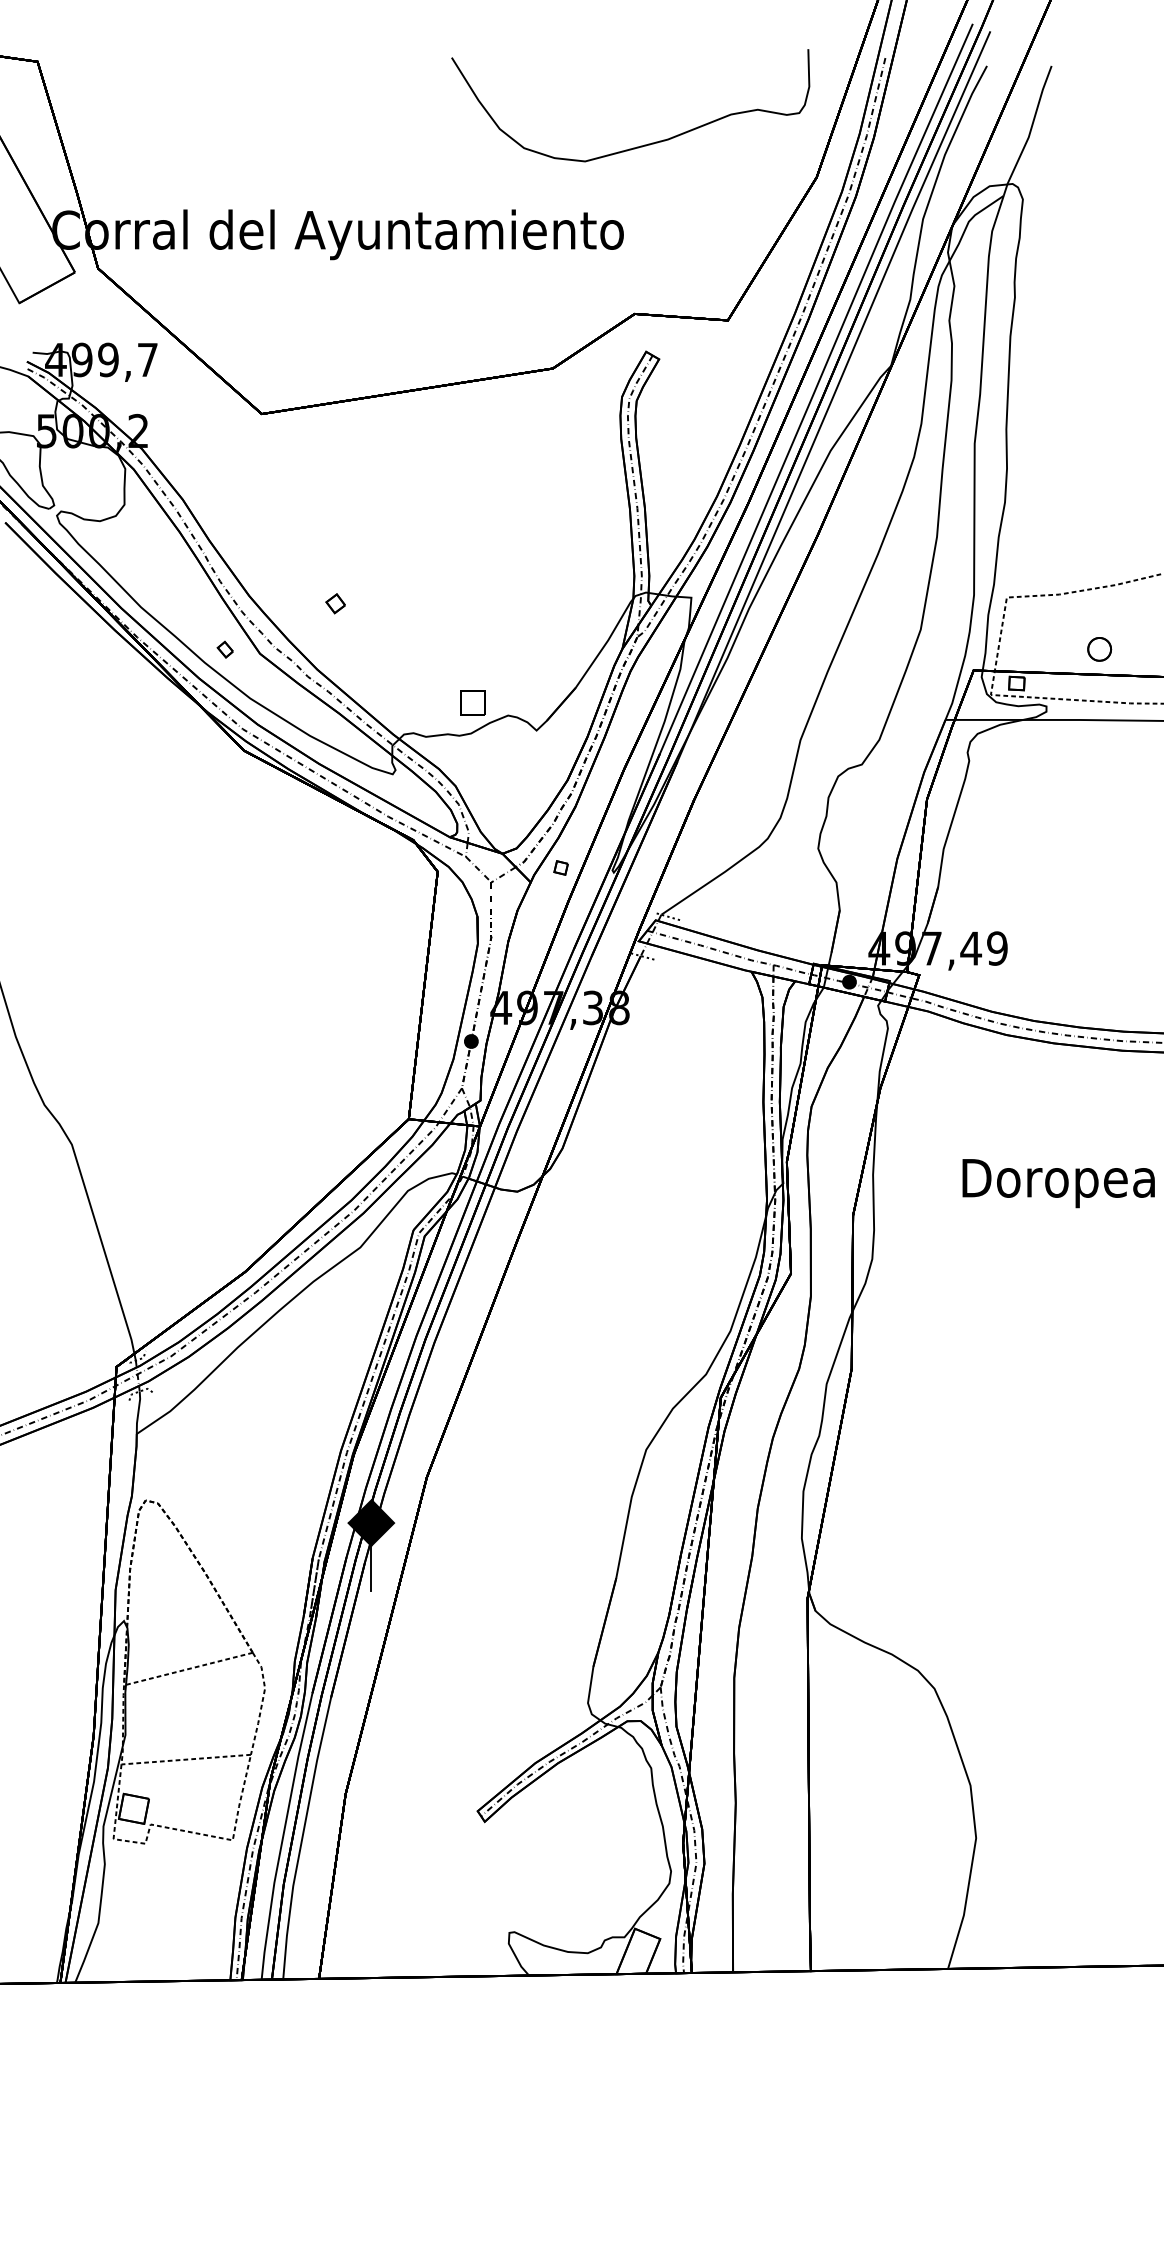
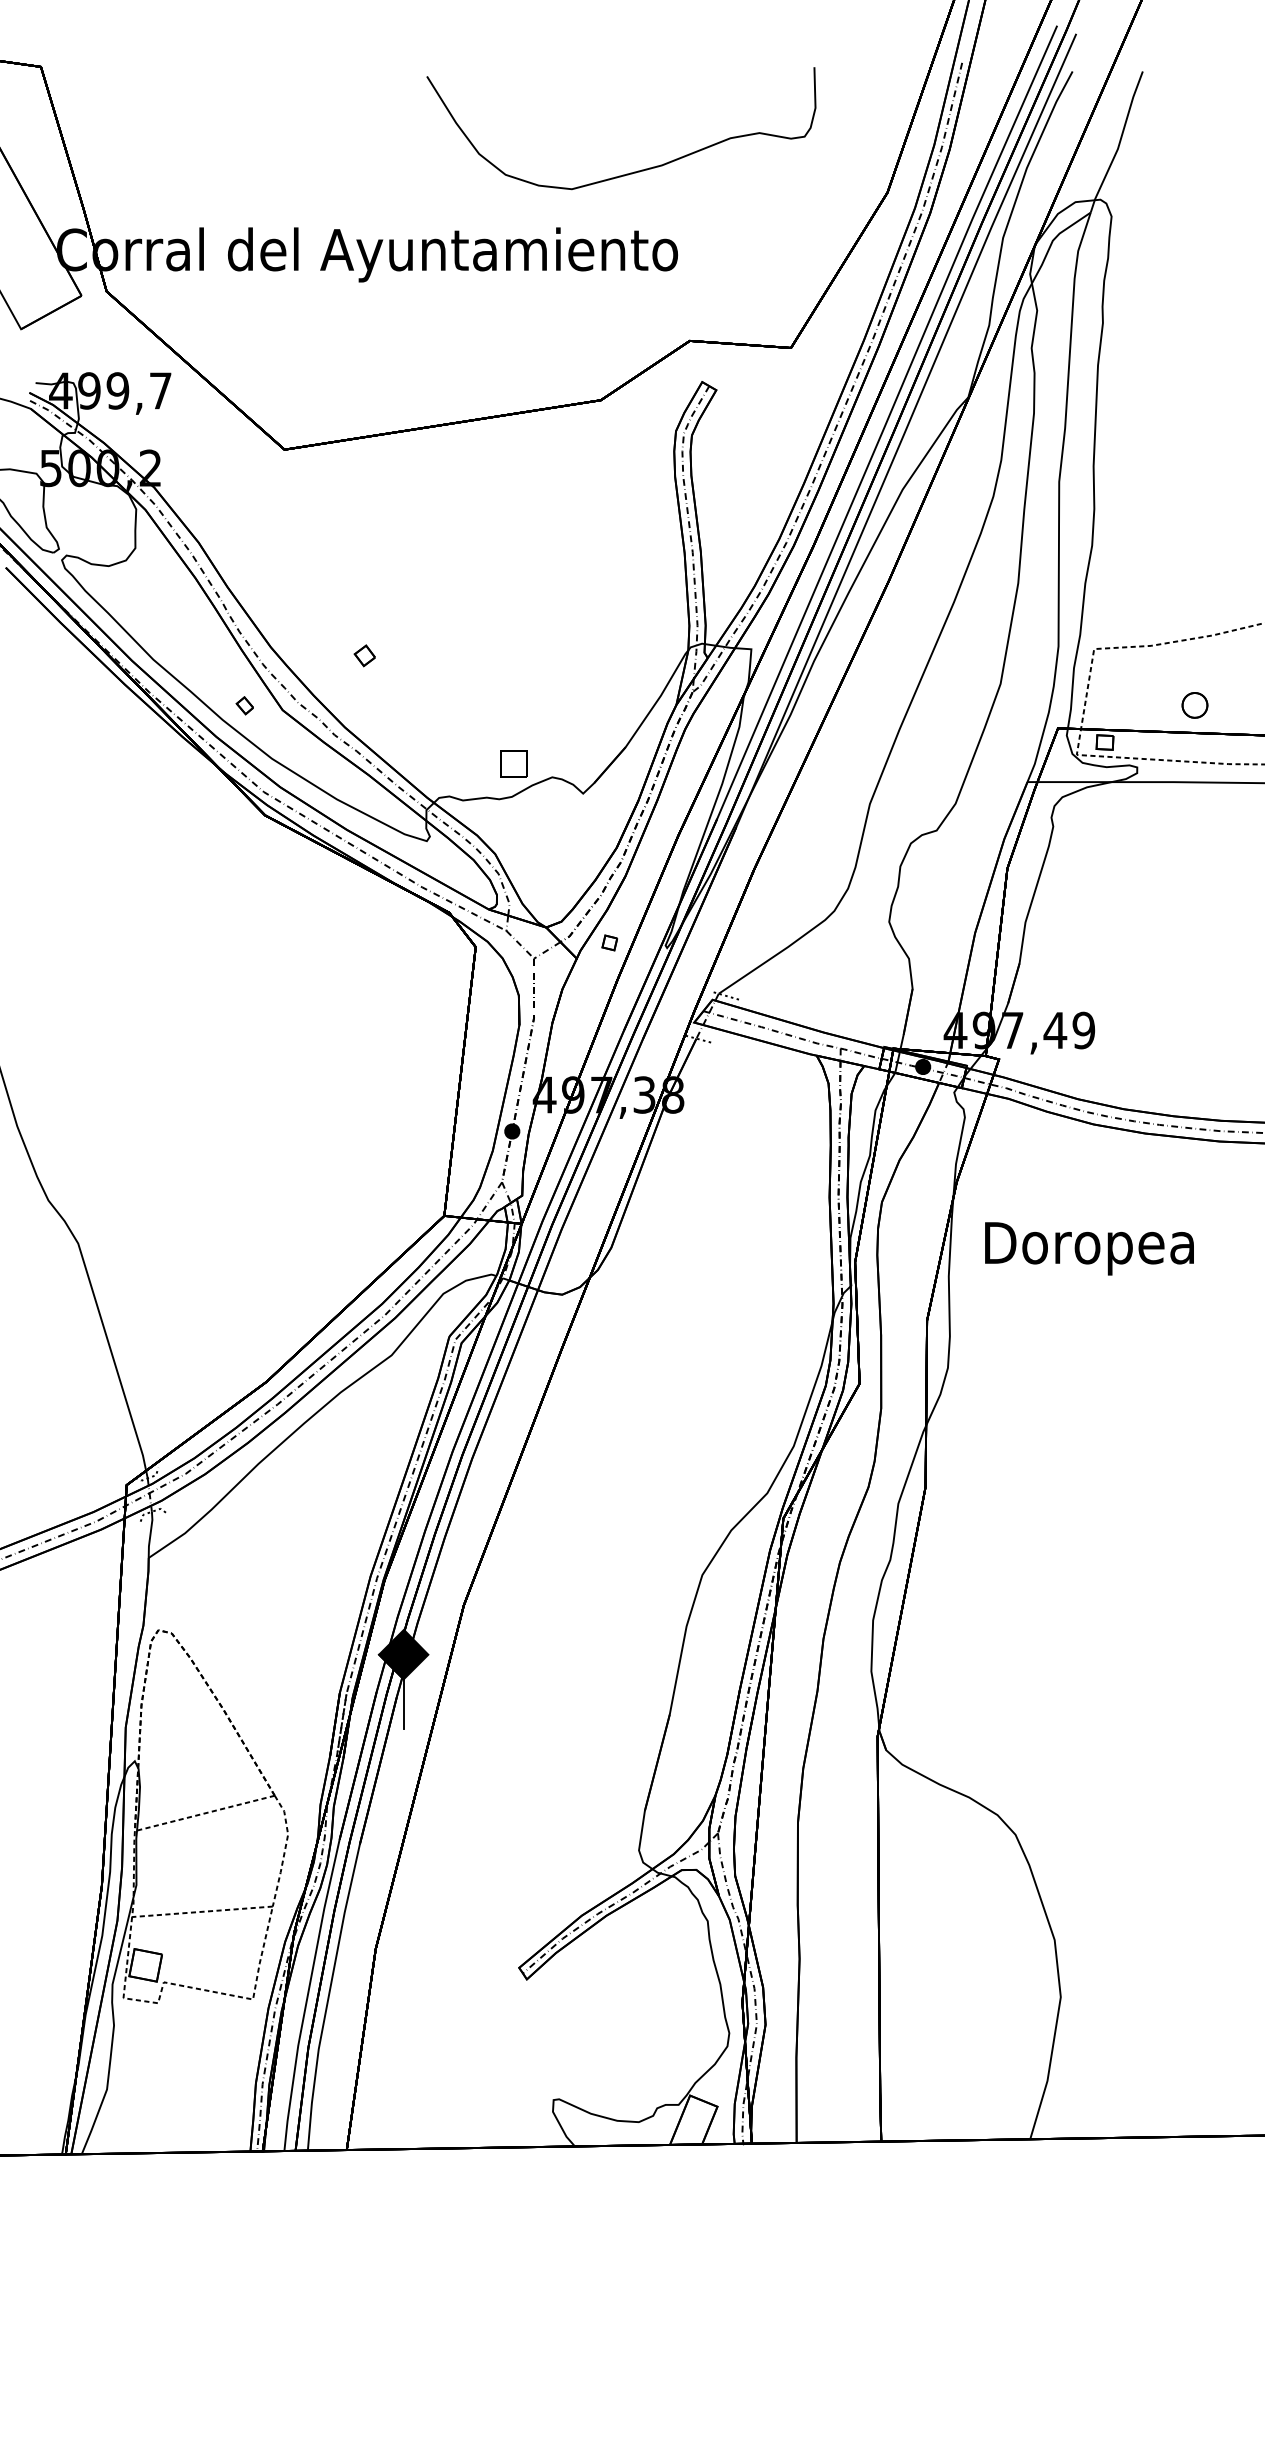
curve: (639, 146) -> (630, 172), moved
text: (1058, 1183) -> (1089, 1248), moved

